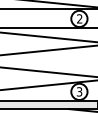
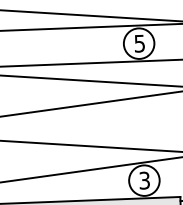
text: (79, 18) -> (139, 42), 2 -> 5

